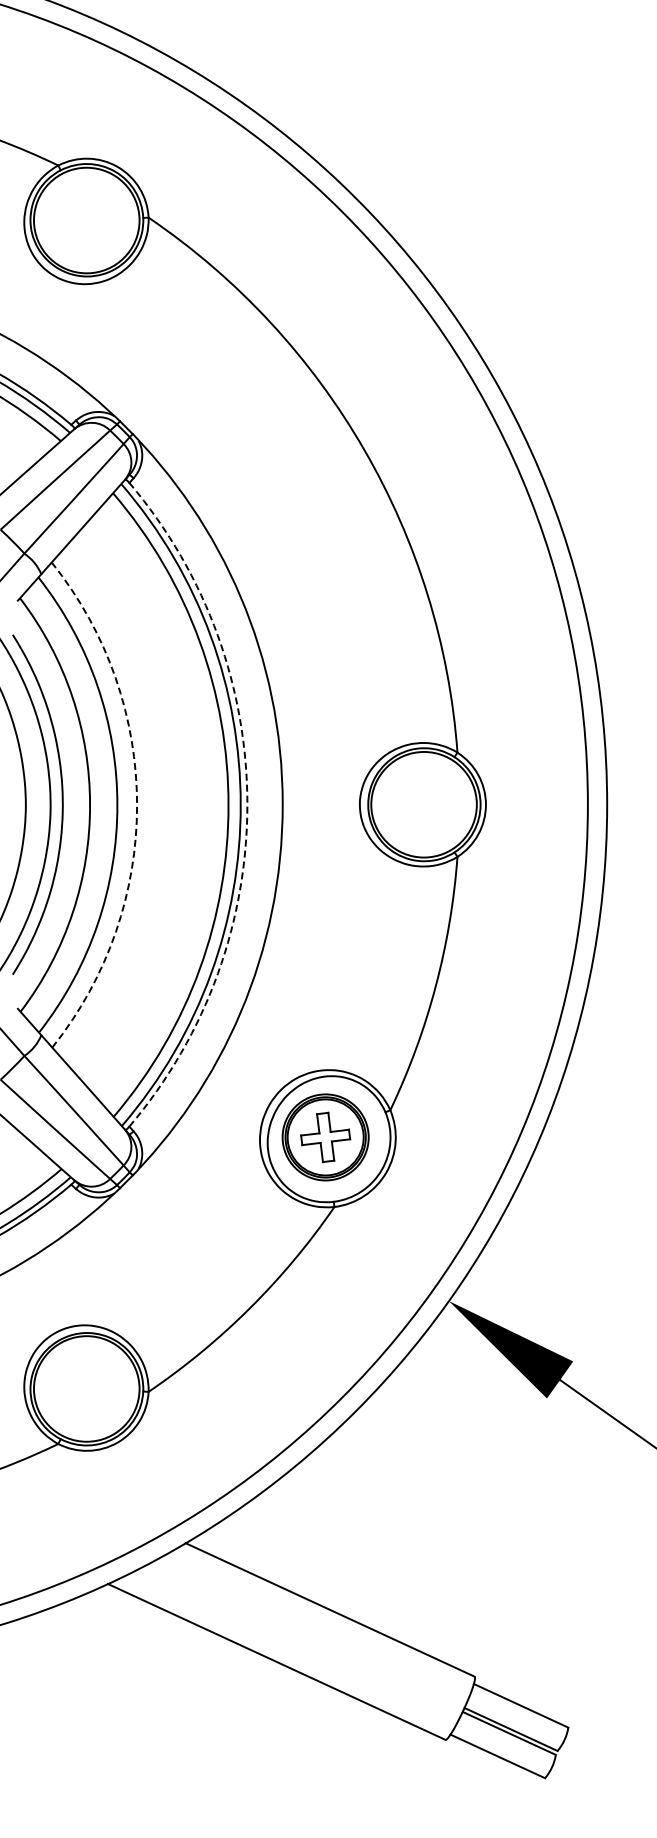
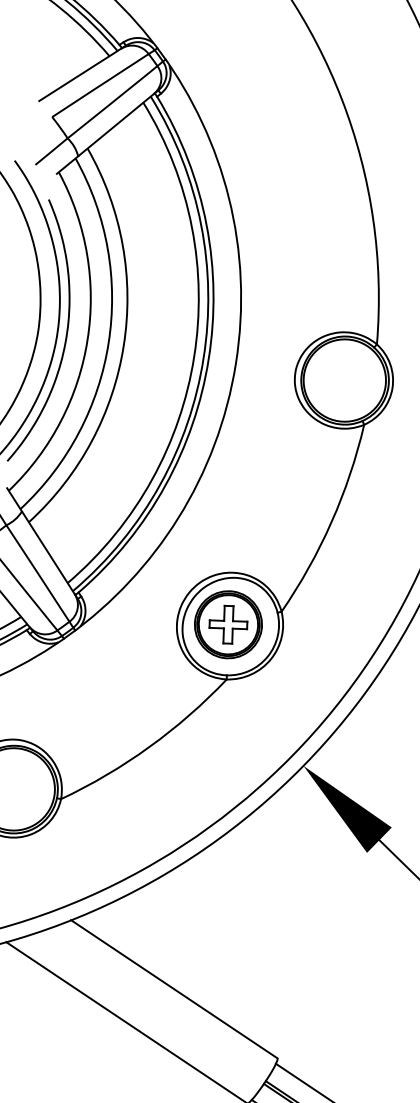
arc: (137, 804) -> (124, 345), dashed -> solid
arc: (247, 804) -> (208, 358), dashed -> solid

